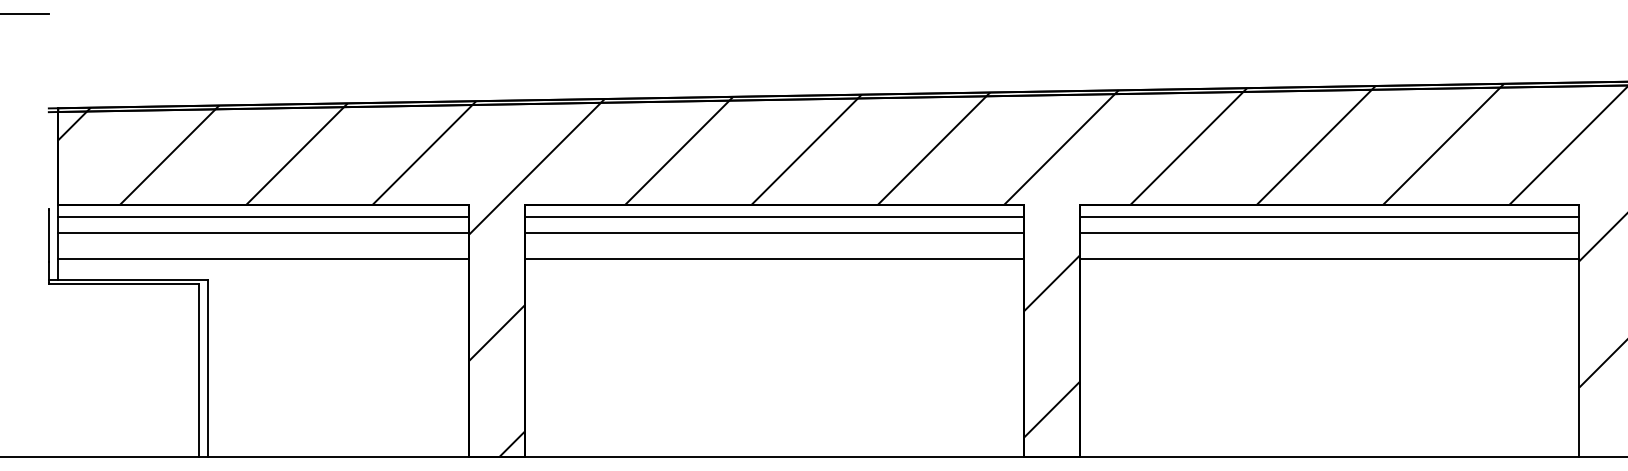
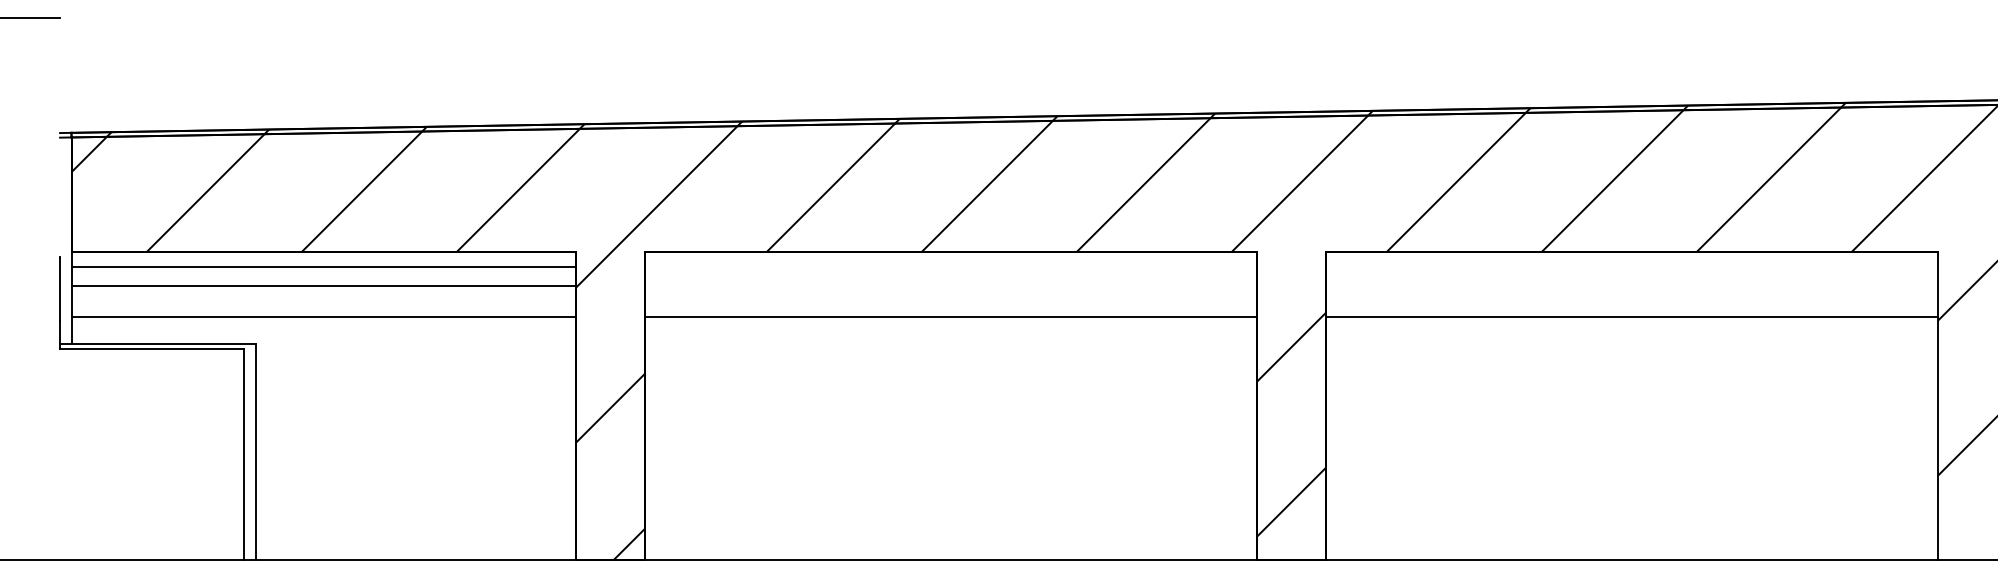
line: (774, 217) -> (950, 266), removed
line: (1329, 217) -> (1631, 266), removed
line: (774, 232) -> (950, 285), removed
line: (1329, 232) -> (1631, 285), removed

